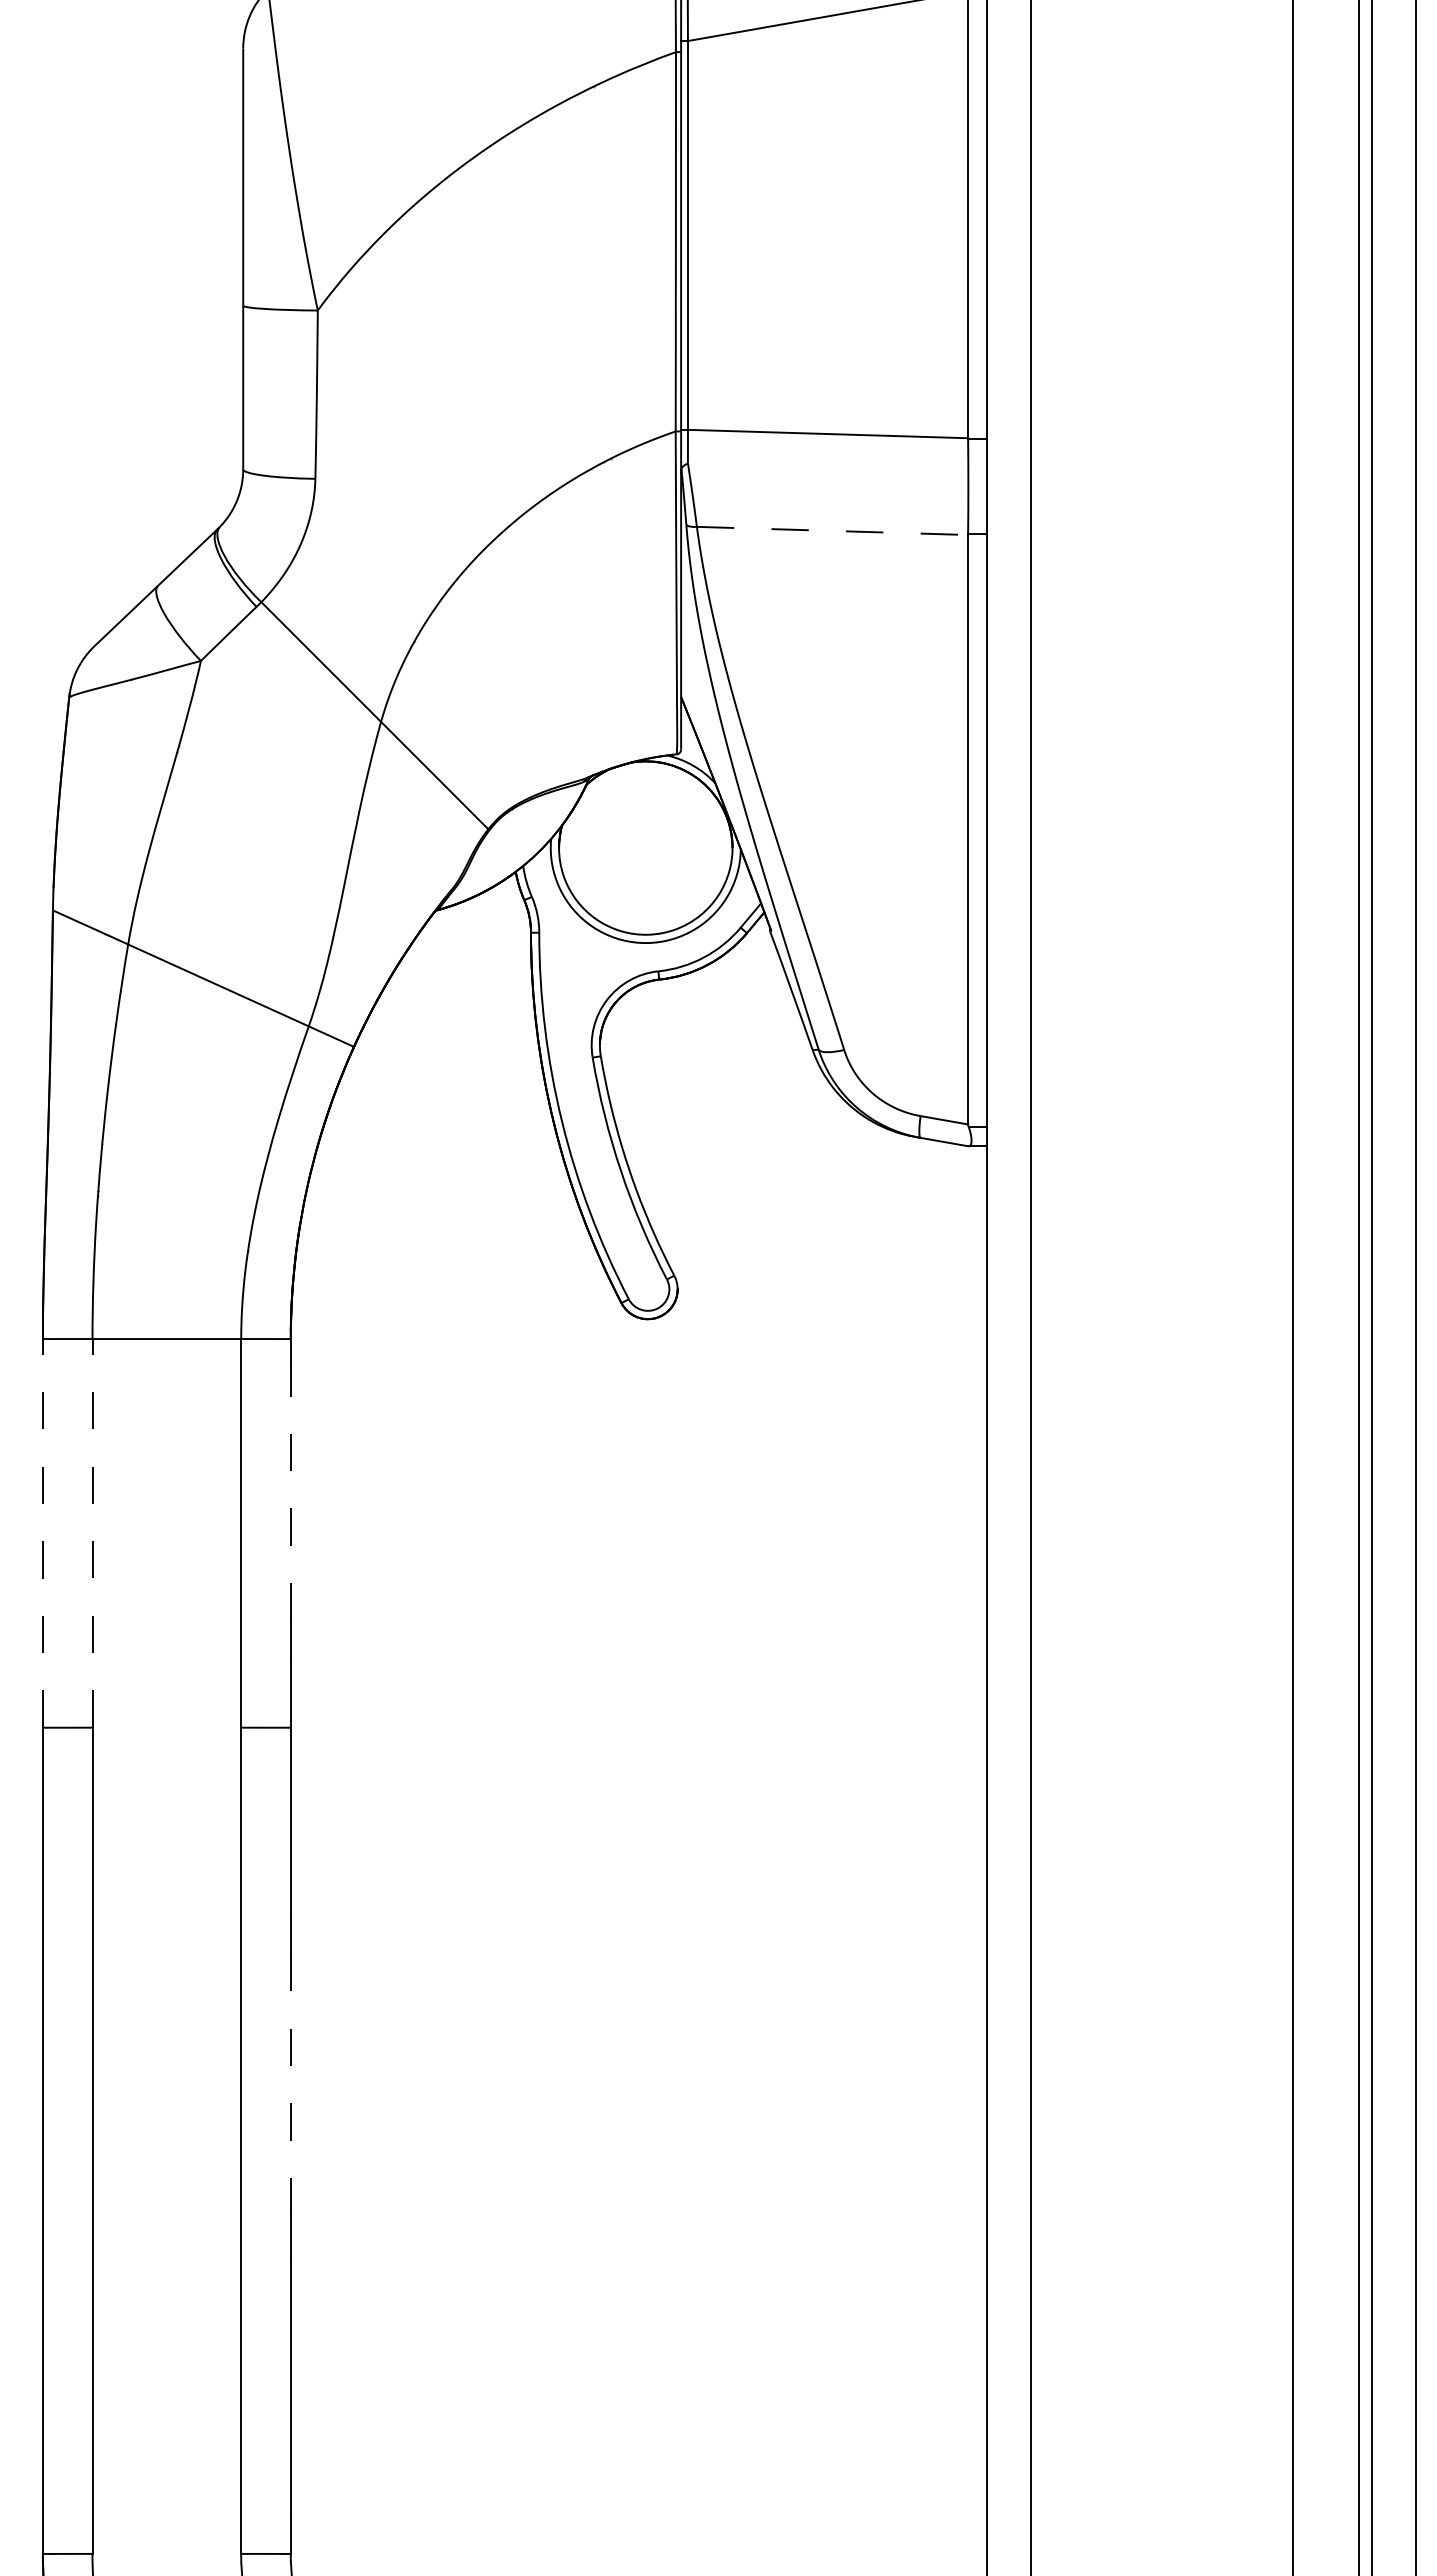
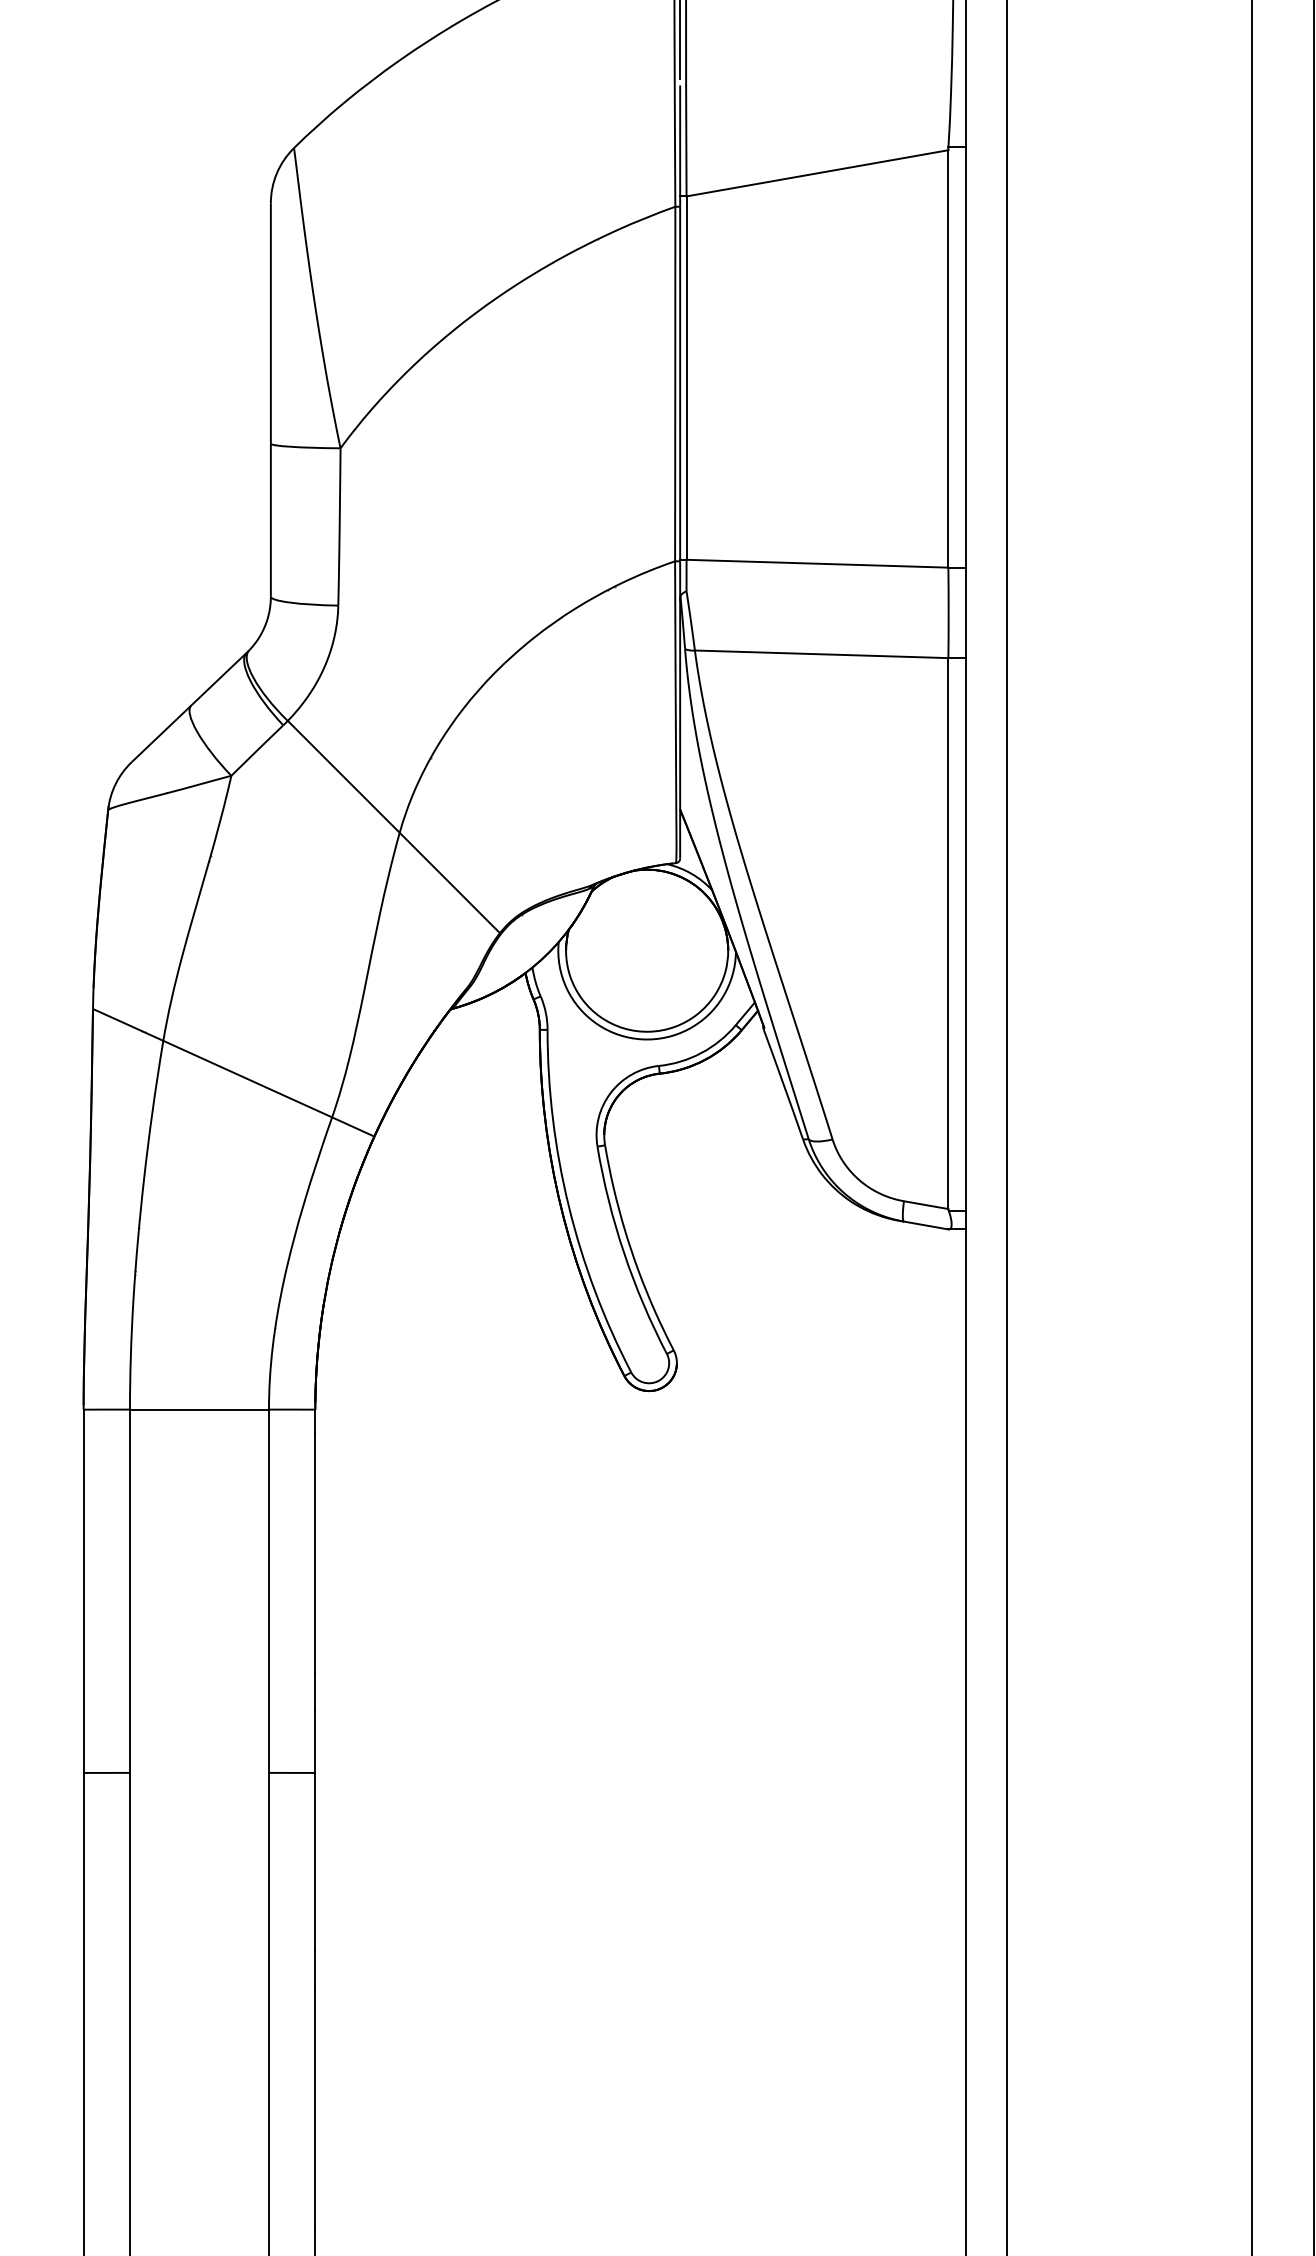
line: (832, 530) -> (821, 653), dashed -> solid
line: (290, 1491) -> (315, 1552), dashed -> solid
line: (42, 1532) -> (83, 1590), dashed -> solid
line: (92, 1532) -> (129, 1590), dashed -> solid
line: (290, 2086) -> (315, 2108), dashed -> solid

